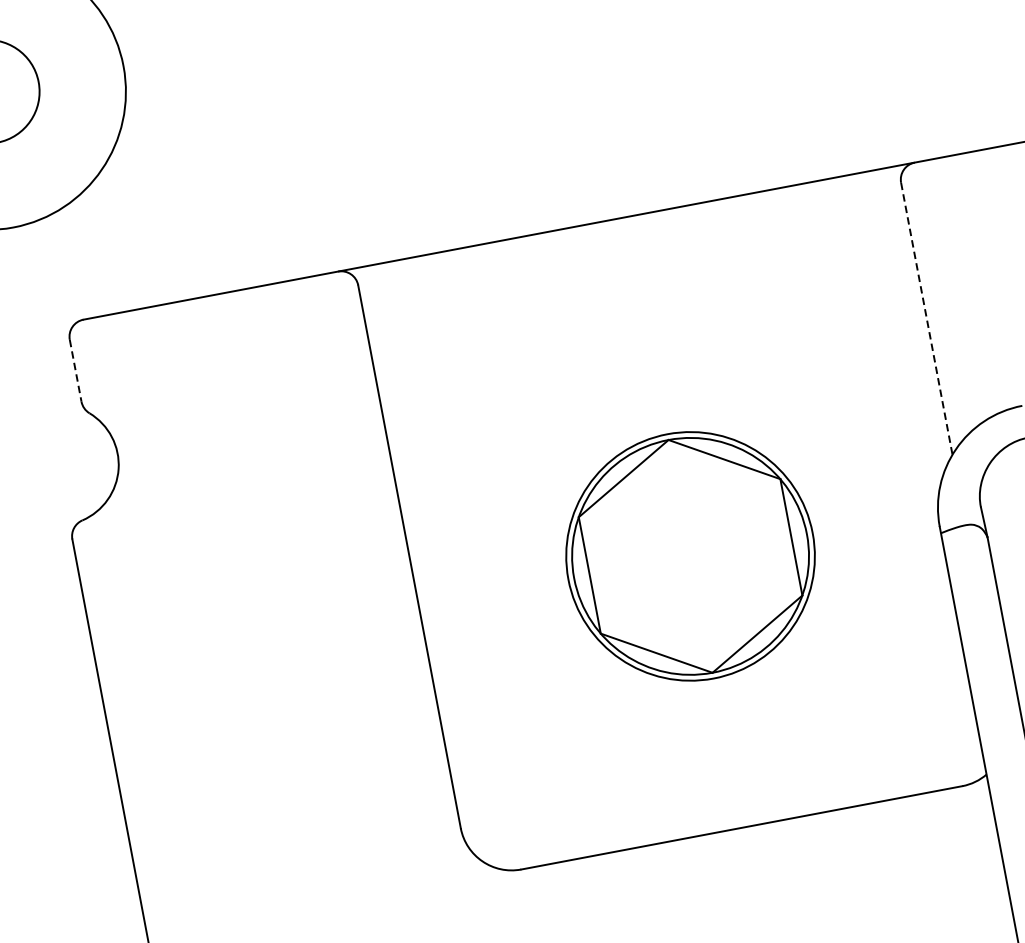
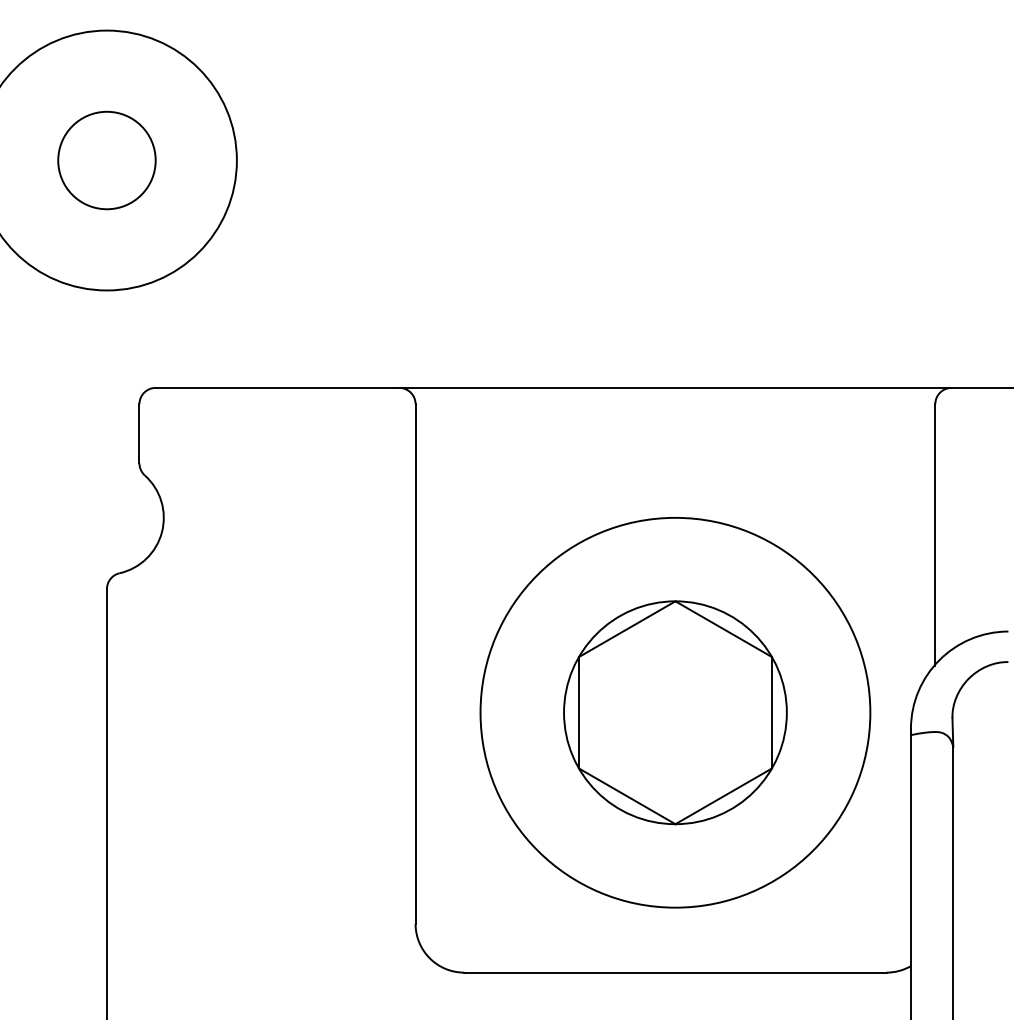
line: (927, 319) -> (935, 535), dashed -> solid
line: (75, 370) -> (139, 433), dashed -> solid
circle: (690, 556) -> (675, 712), size x1.67

